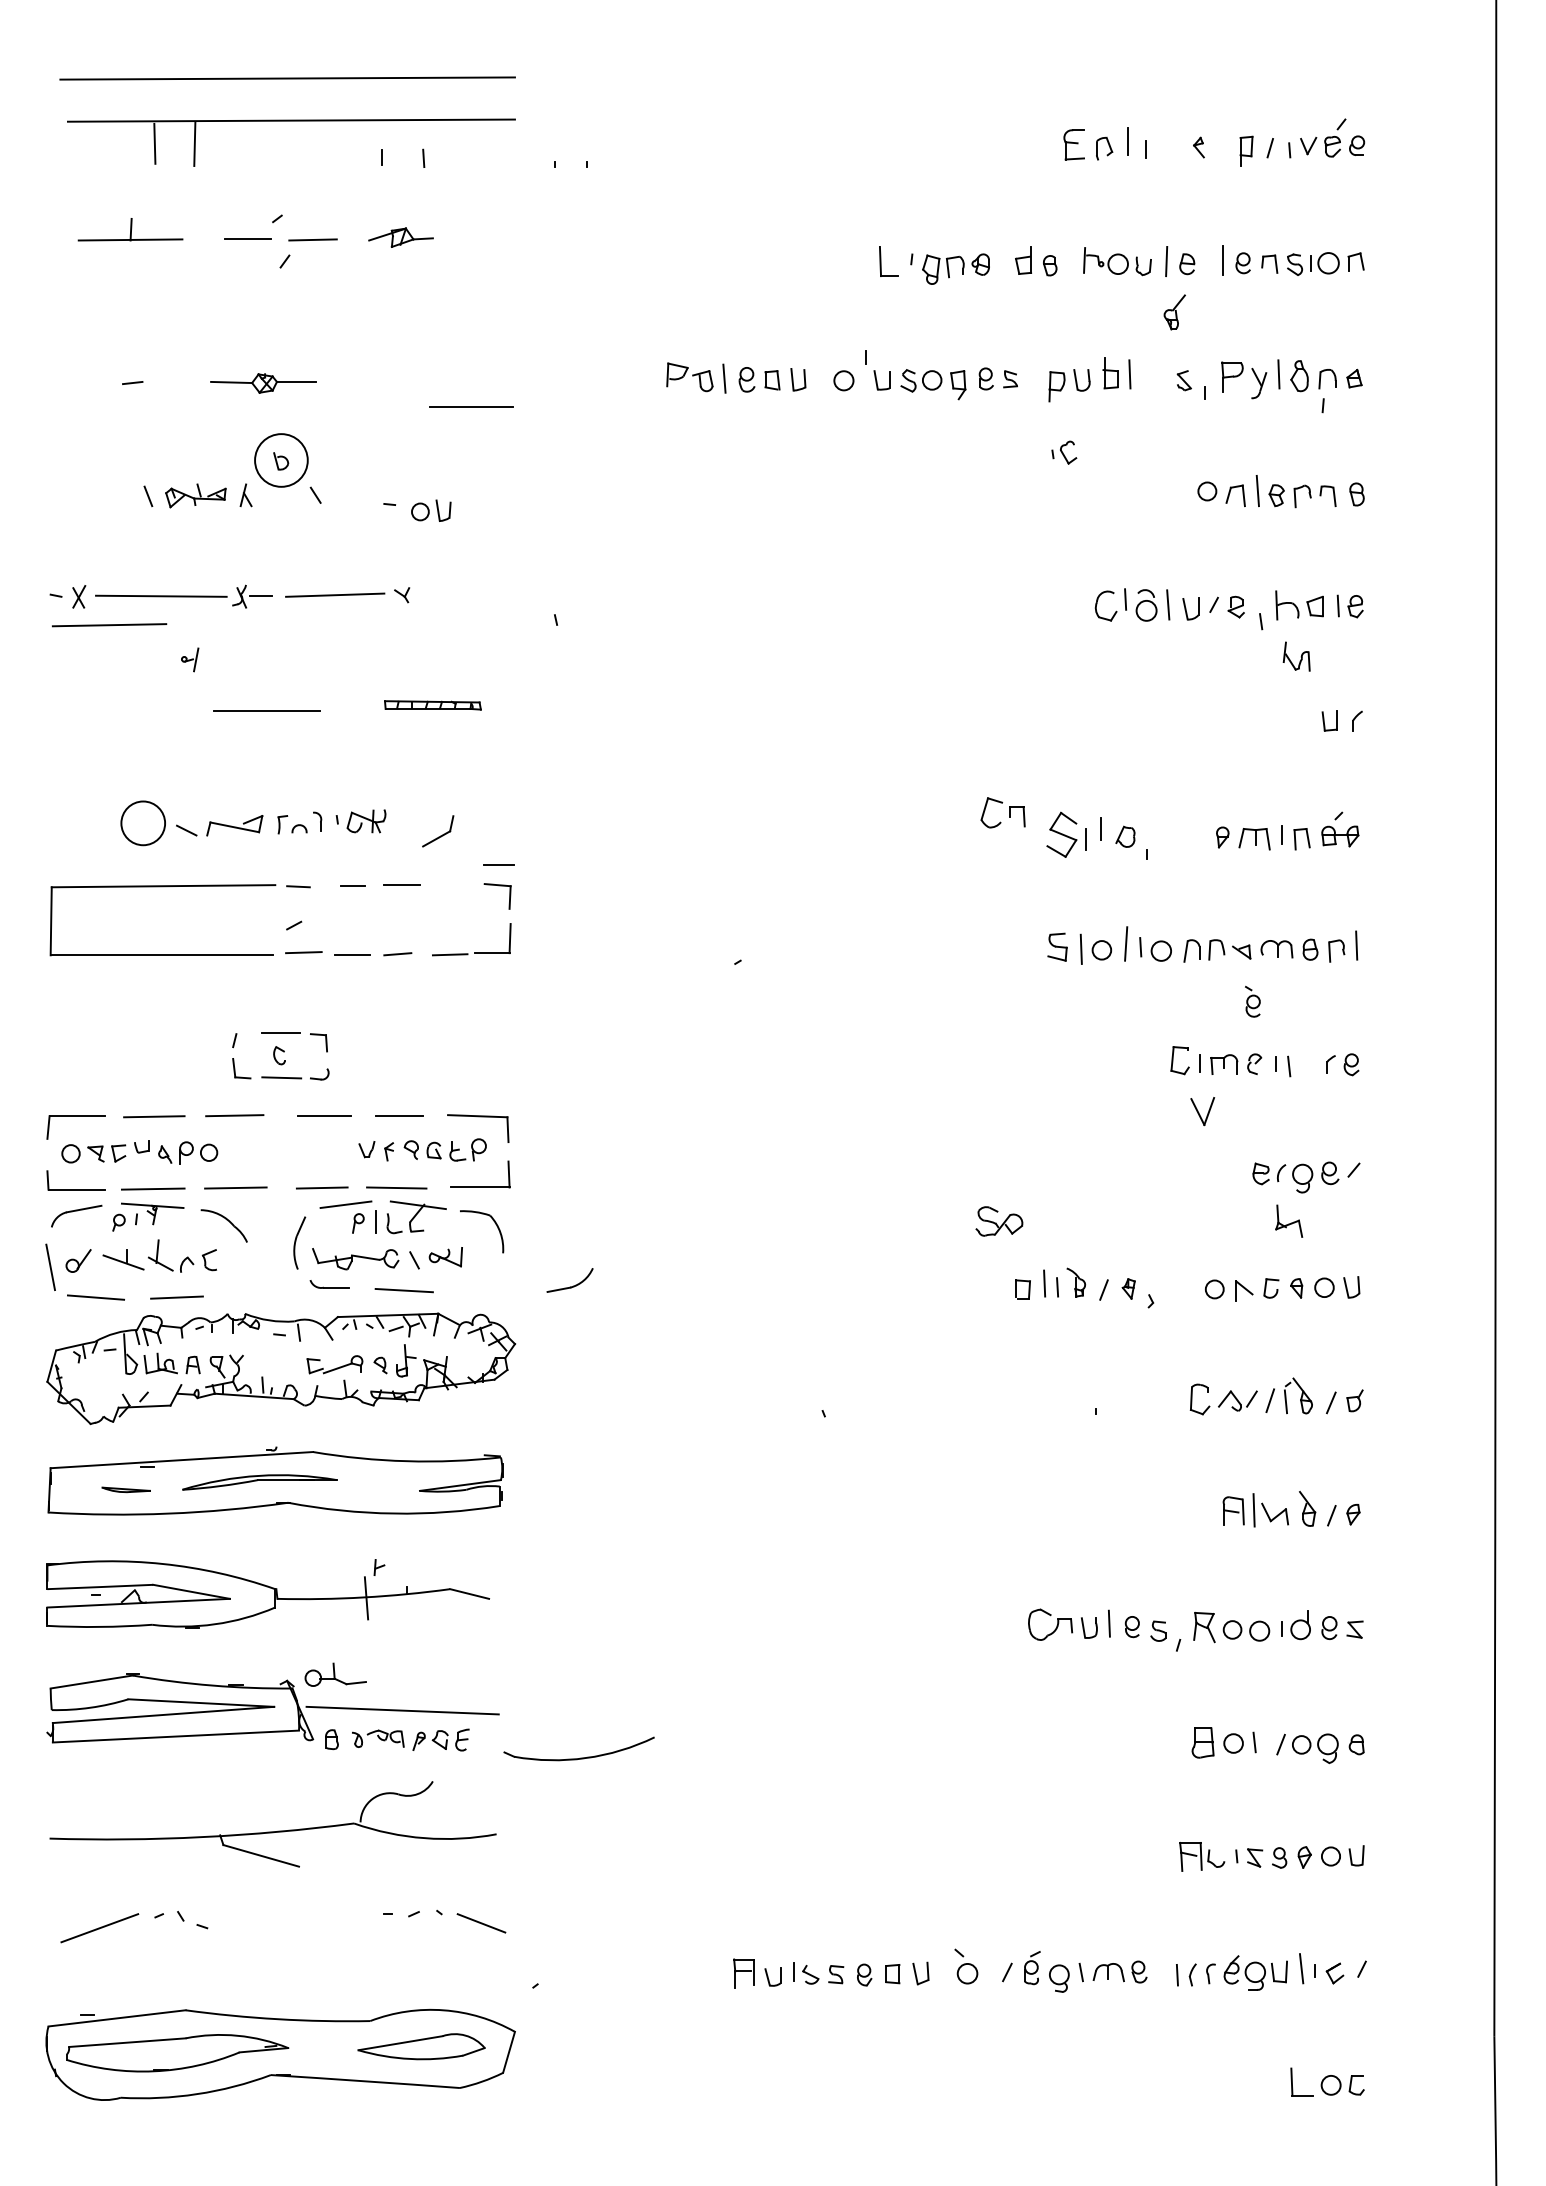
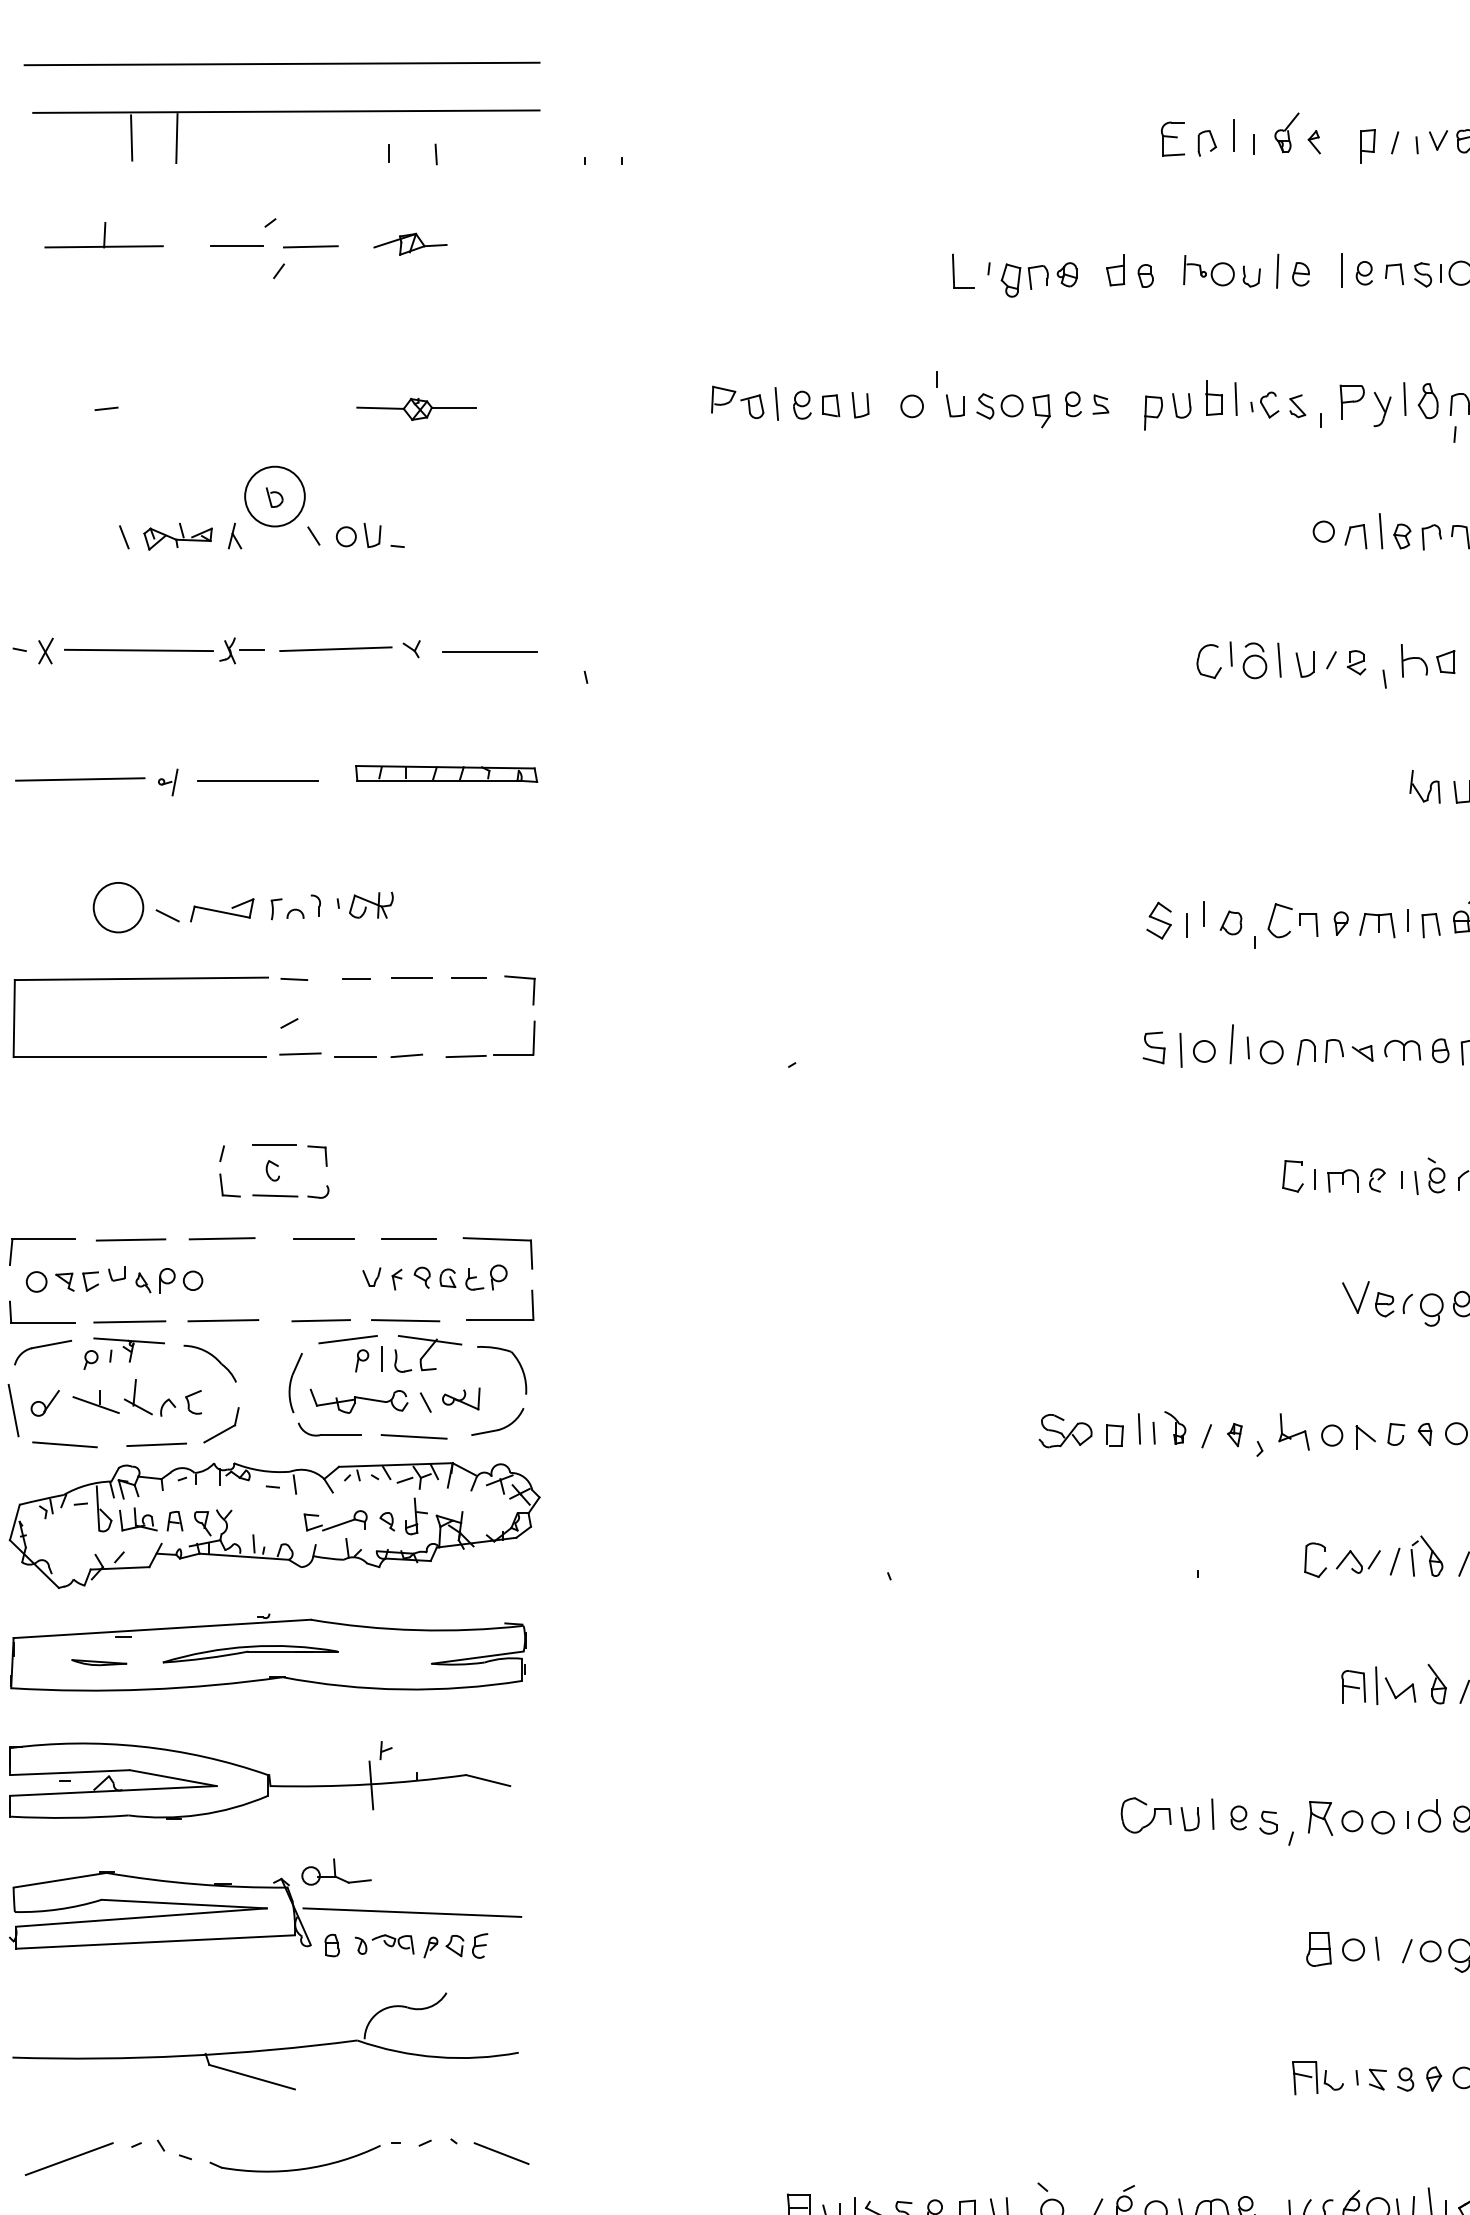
part: (1174, 312) -> (1286, 133), moved
part: (263, 383) -> (416, 409), moved
line: (471, 406) -> (490, 651), moved
part: (1064, 452) -> (1265, 404), moved
part: (431, 510) -> (358, 535), moved
line: (109, 625) -> (80, 779), moved
part: (1296, 656) -> (1424, 786), moved
part: (190, 659) -> (168, 782), moved
part: (432, 705) -> (446, 774), size x1.67
part: (1009, 812) -> (1300, 920), moved
part: (438, 831) -> (221, 1425), moved
part: (1061, 834) -> (1158, 920), size x0.71
line: (498, 864) -> (467, 976), moved
part: (1252, 1001) -> (1436, 1175), moved
part: (1202, 1111) -> (1355, 1297), moved
part: (1289, 1220) -> (1294, 1431), moved
part: (999, 1221) -> (1065, 1431), moved
part: (569, 1280) -> (497, 1422), moved
part: (329, 1284) -> (329, 1429), size x1.43
part: (580, 1757) -> (296, 2168), moved

